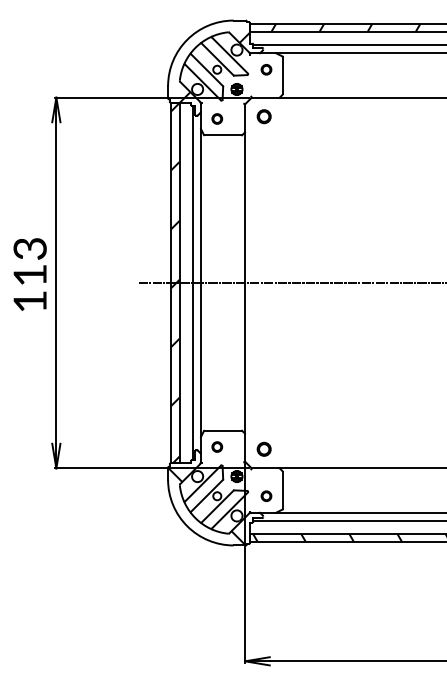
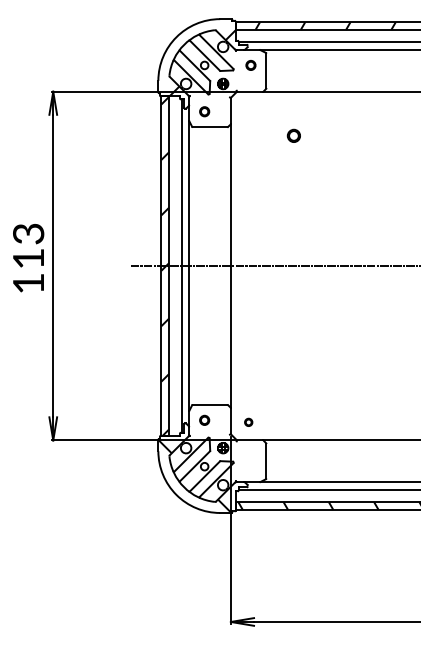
circle: (263, 116) -> (293, 135), moved
circle: (263, 448) -> (248, 421), size x0.6
part: (266, 496) -> (250, 466), removed

